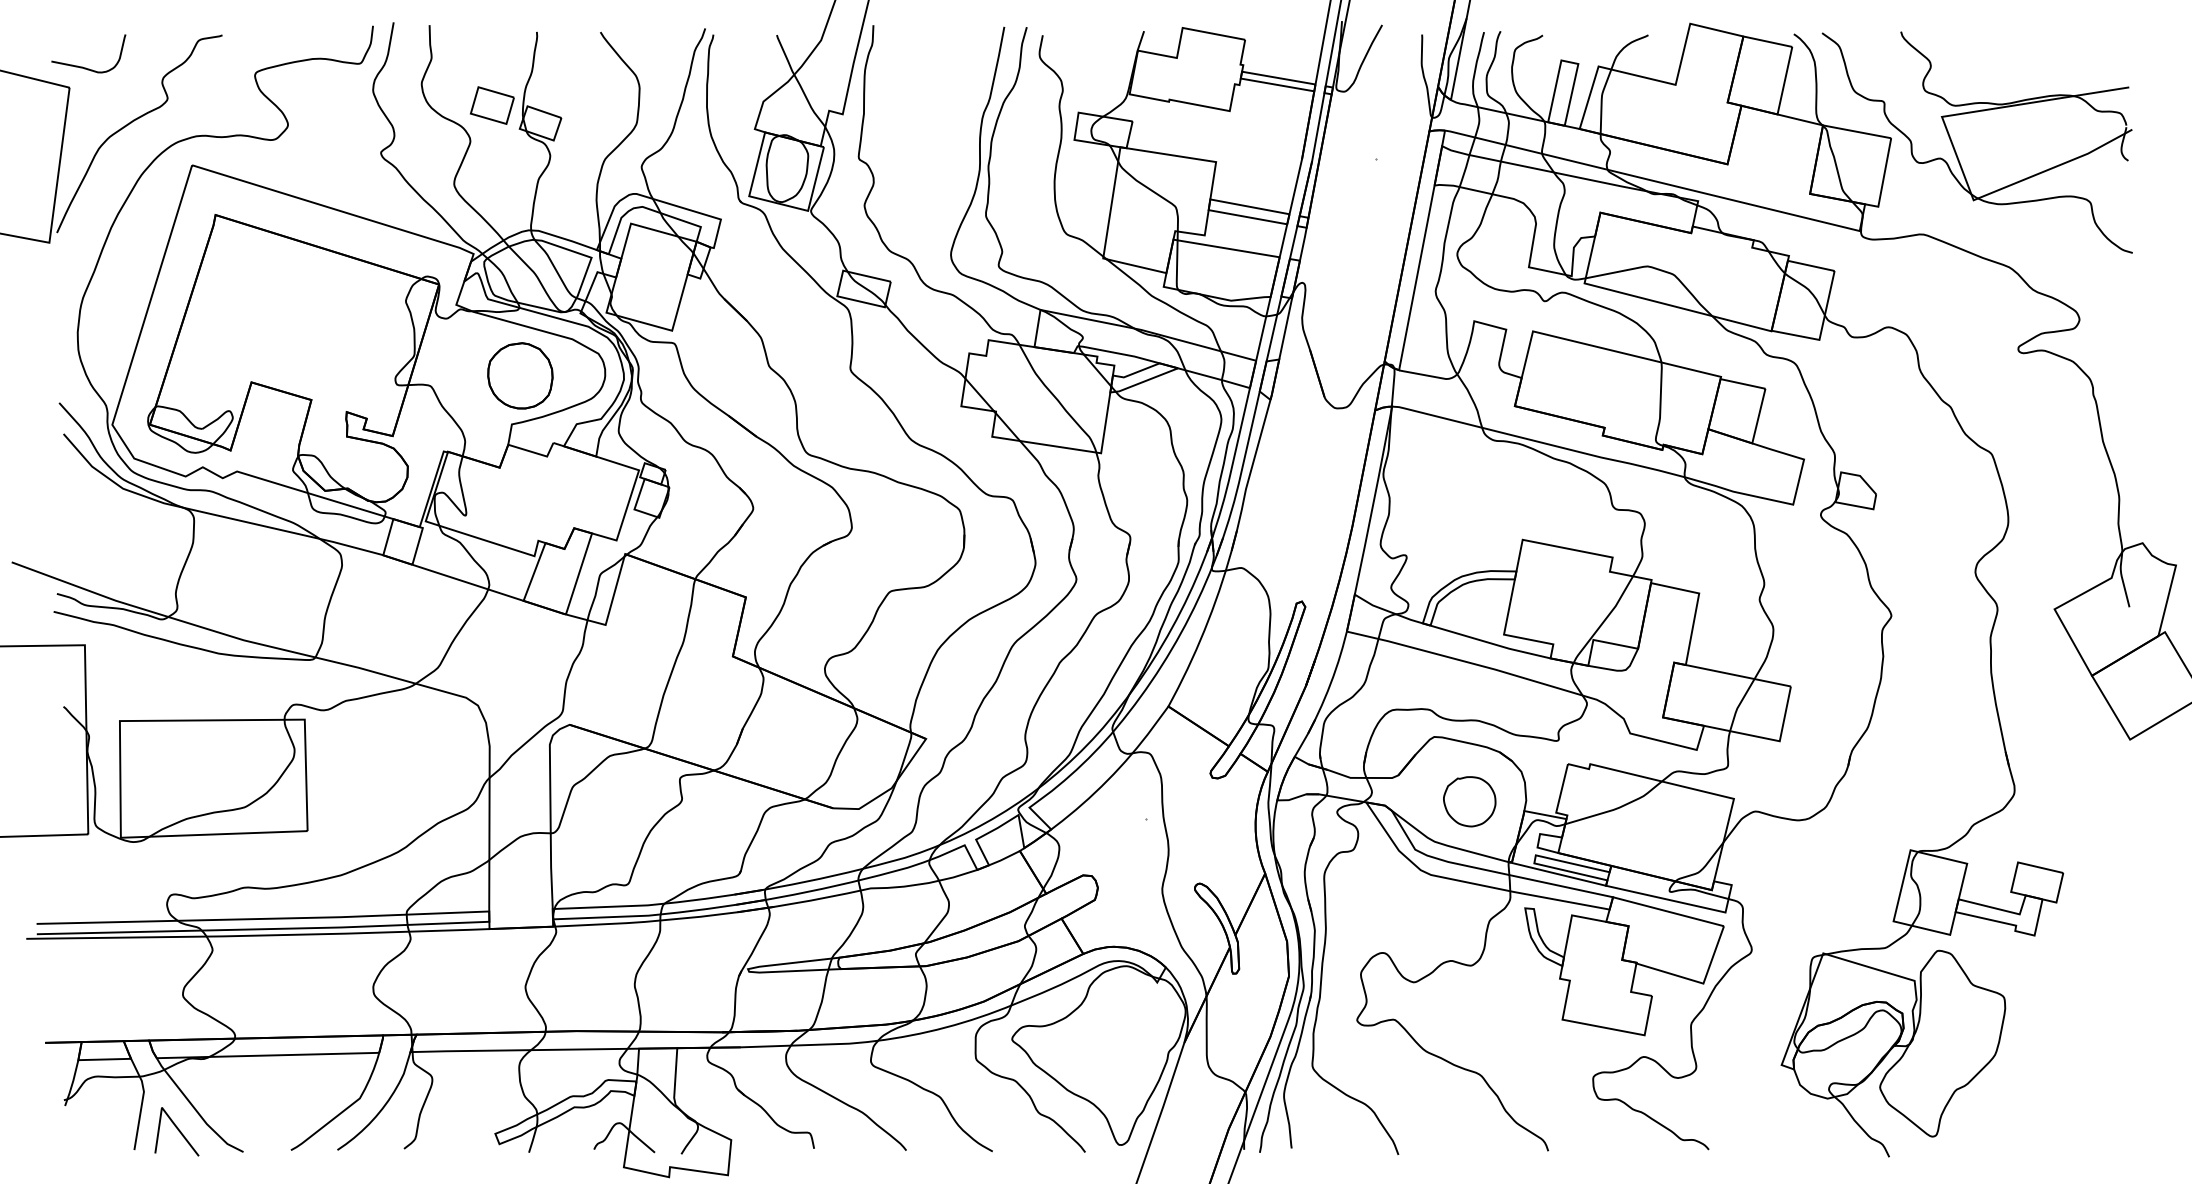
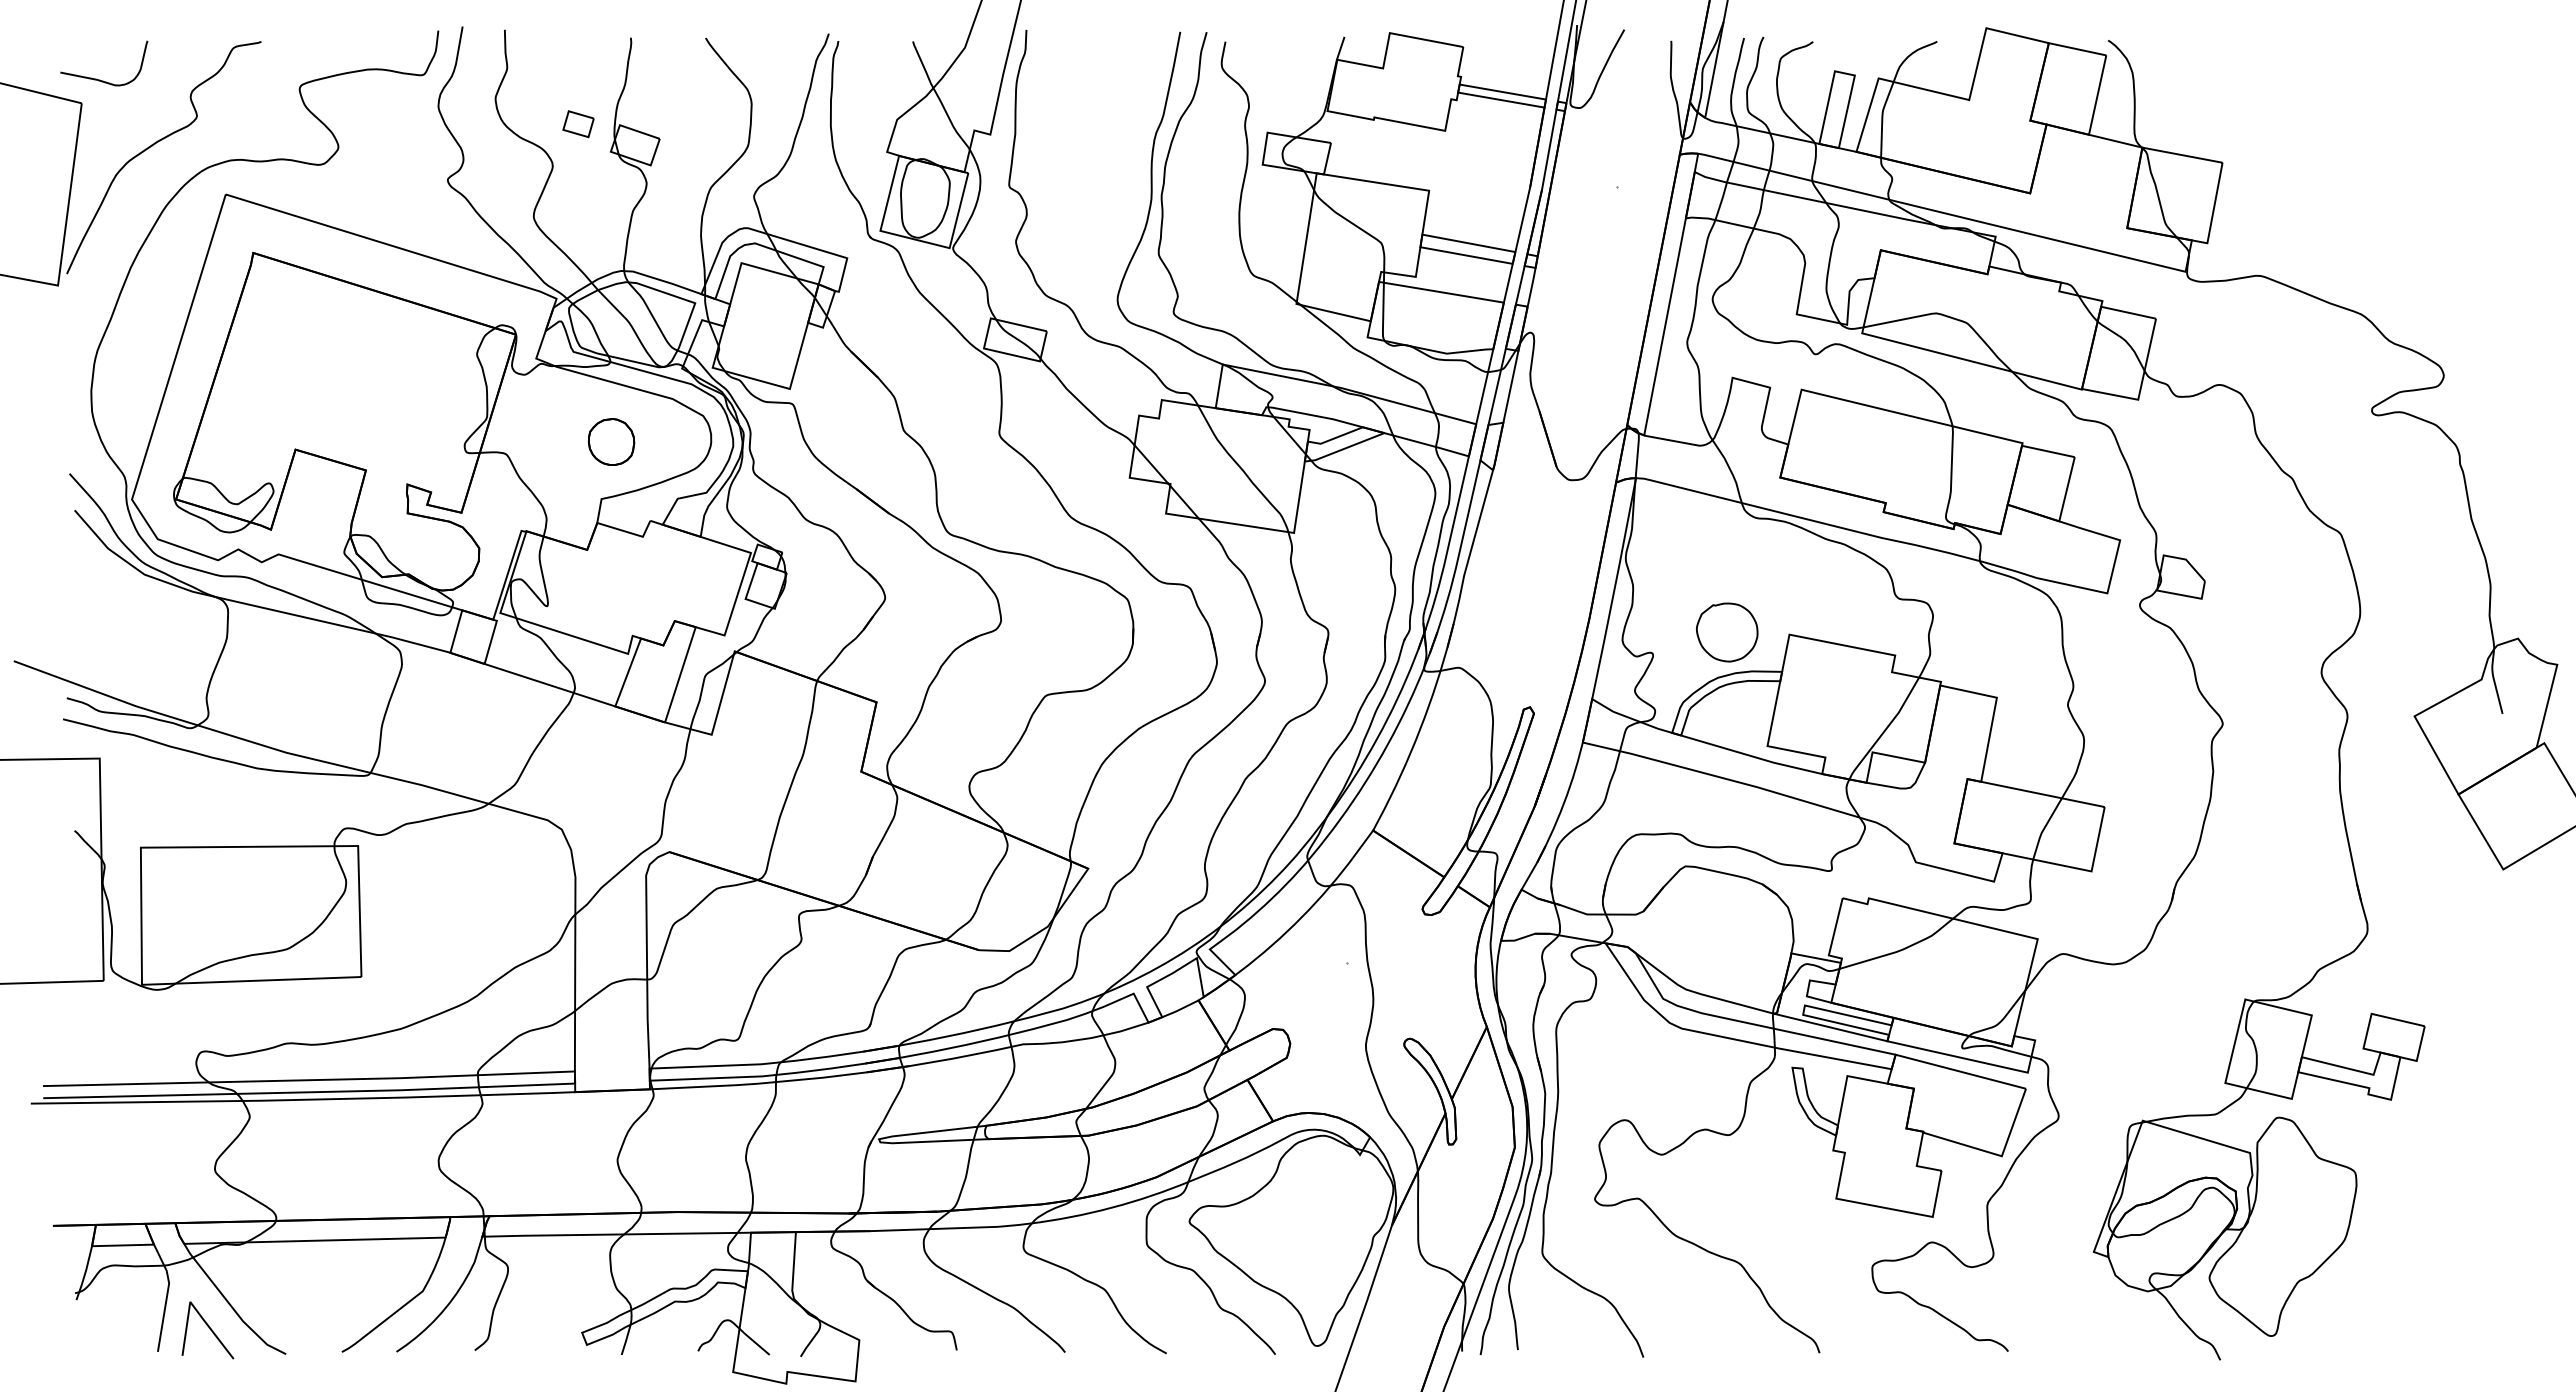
part: (492, 104) -> (578, 123), size x0.6
part: (1956, 152) -> (2299, 179), removed
part: (520, 375) -> (611, 441), size x0.6
part: (1469, 801) -> (1727, 632), moved

